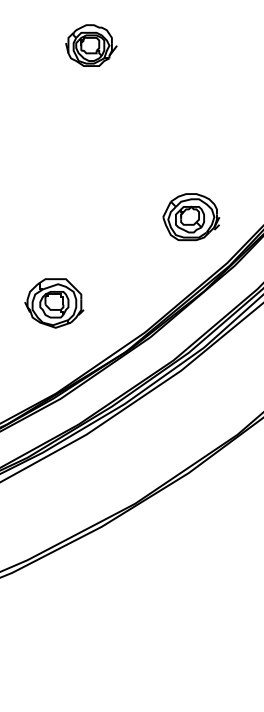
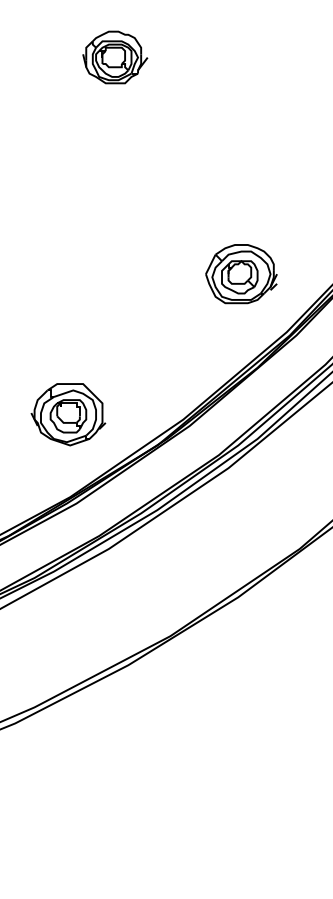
part: (54, 303) -> (68, 414), moved

